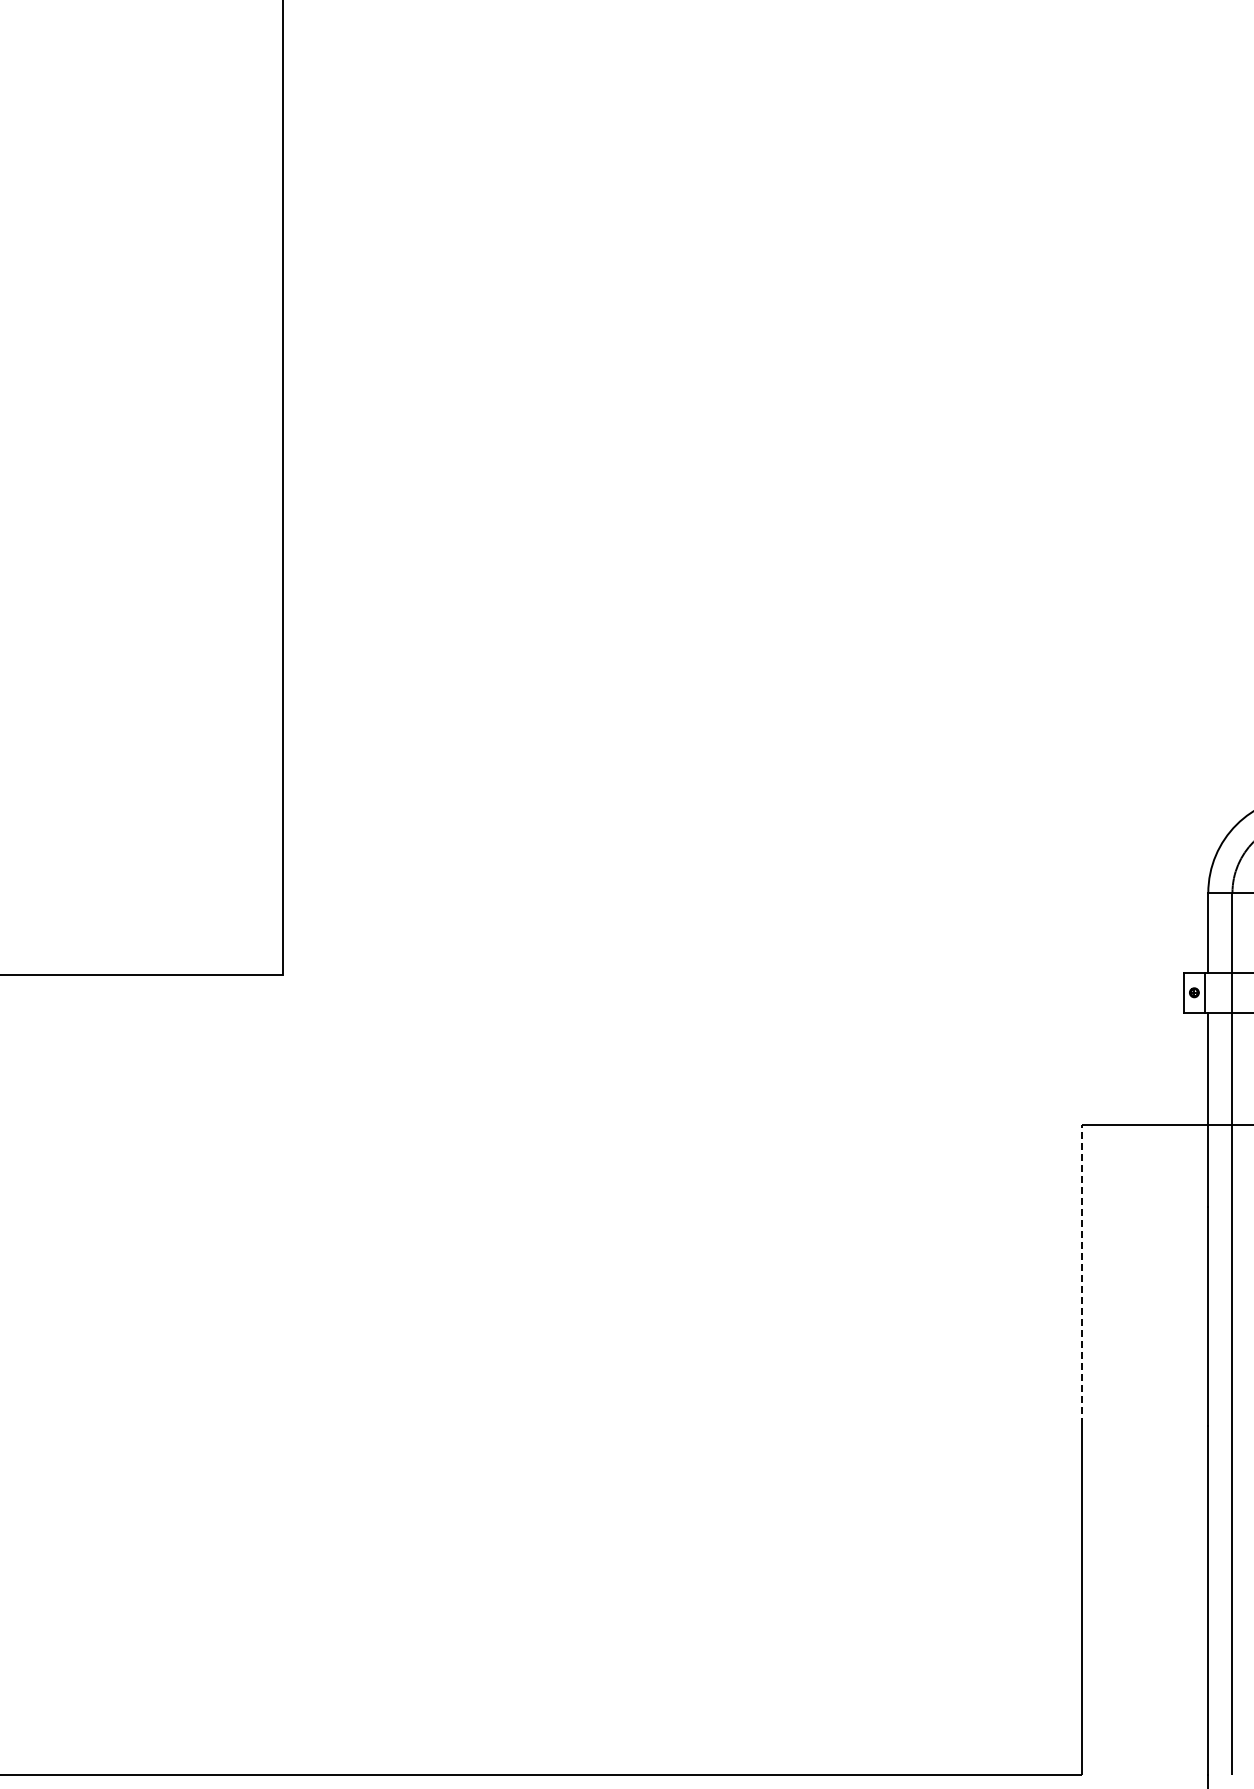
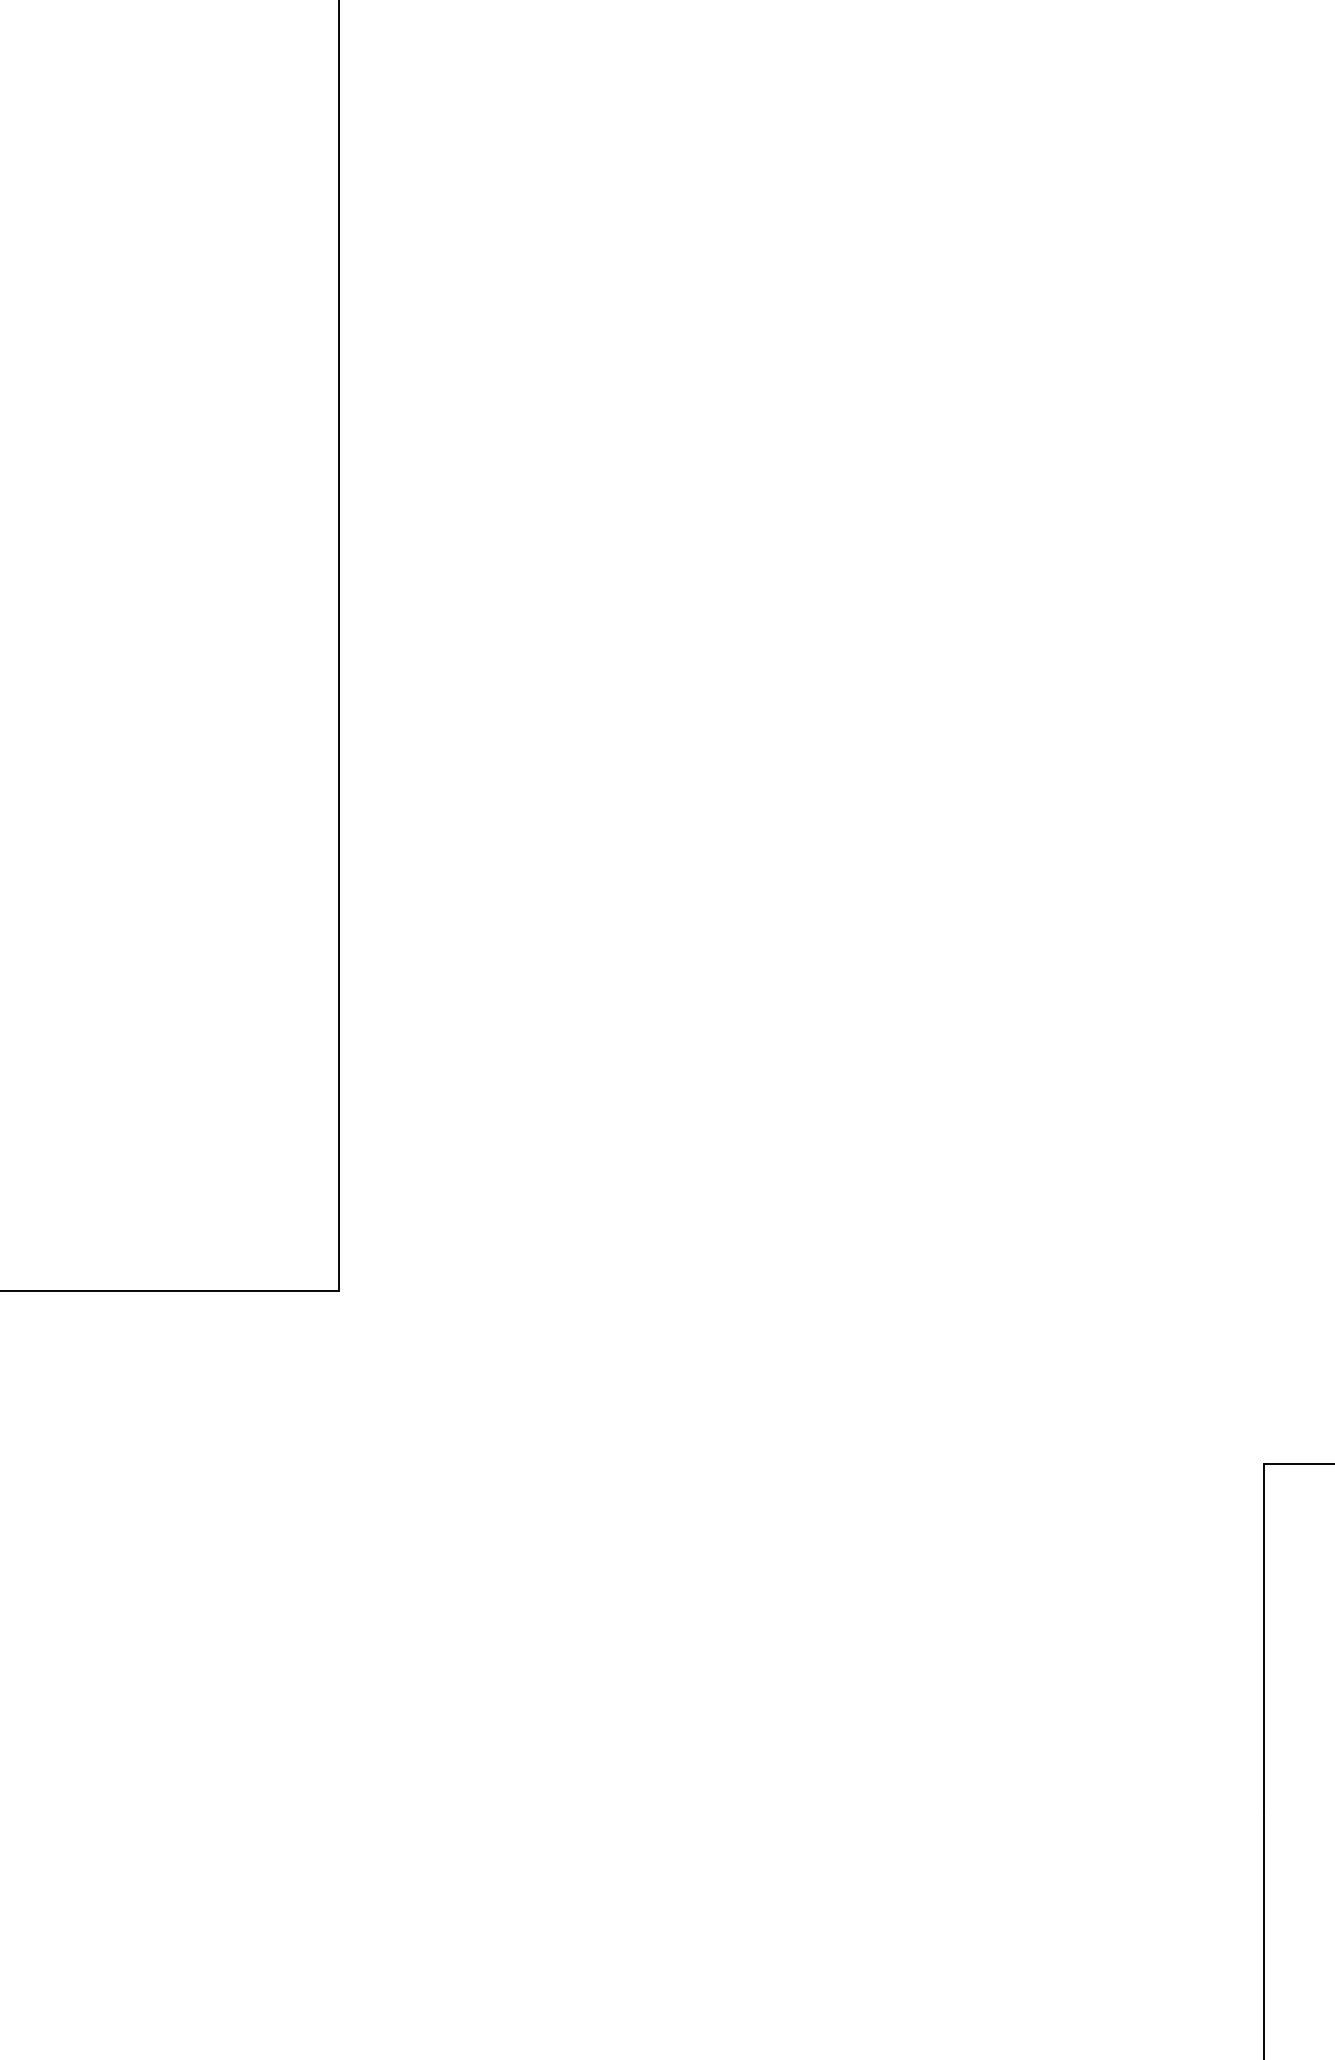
line: (1082, 1275) -> (1263, 1637), dashed -> solid

